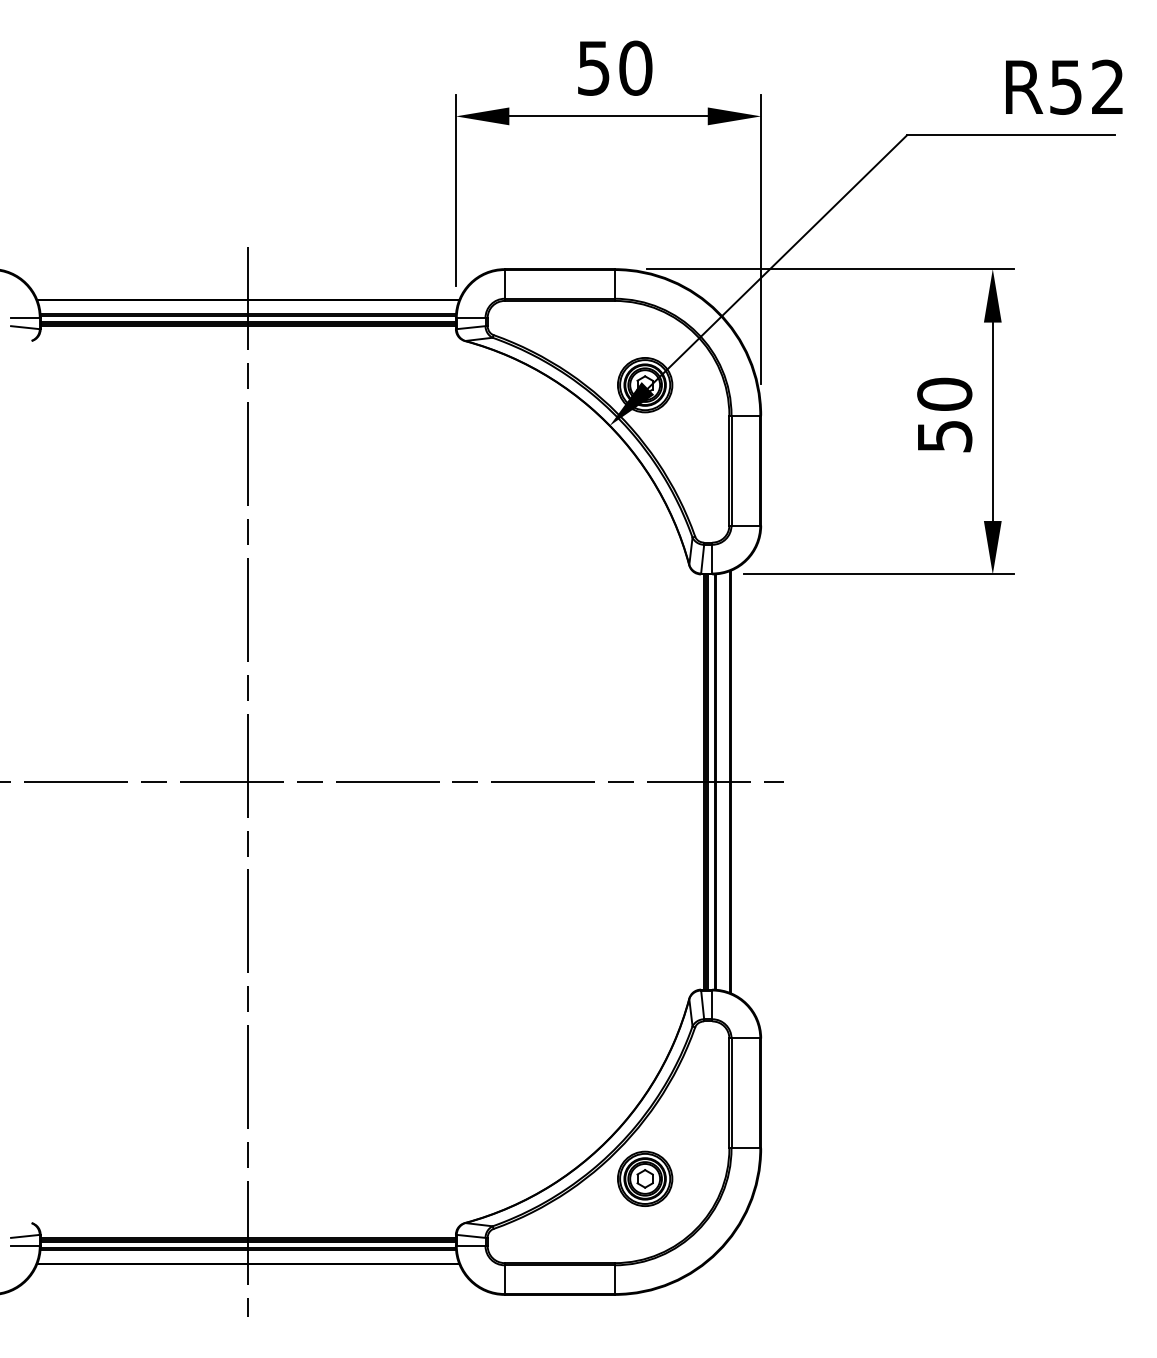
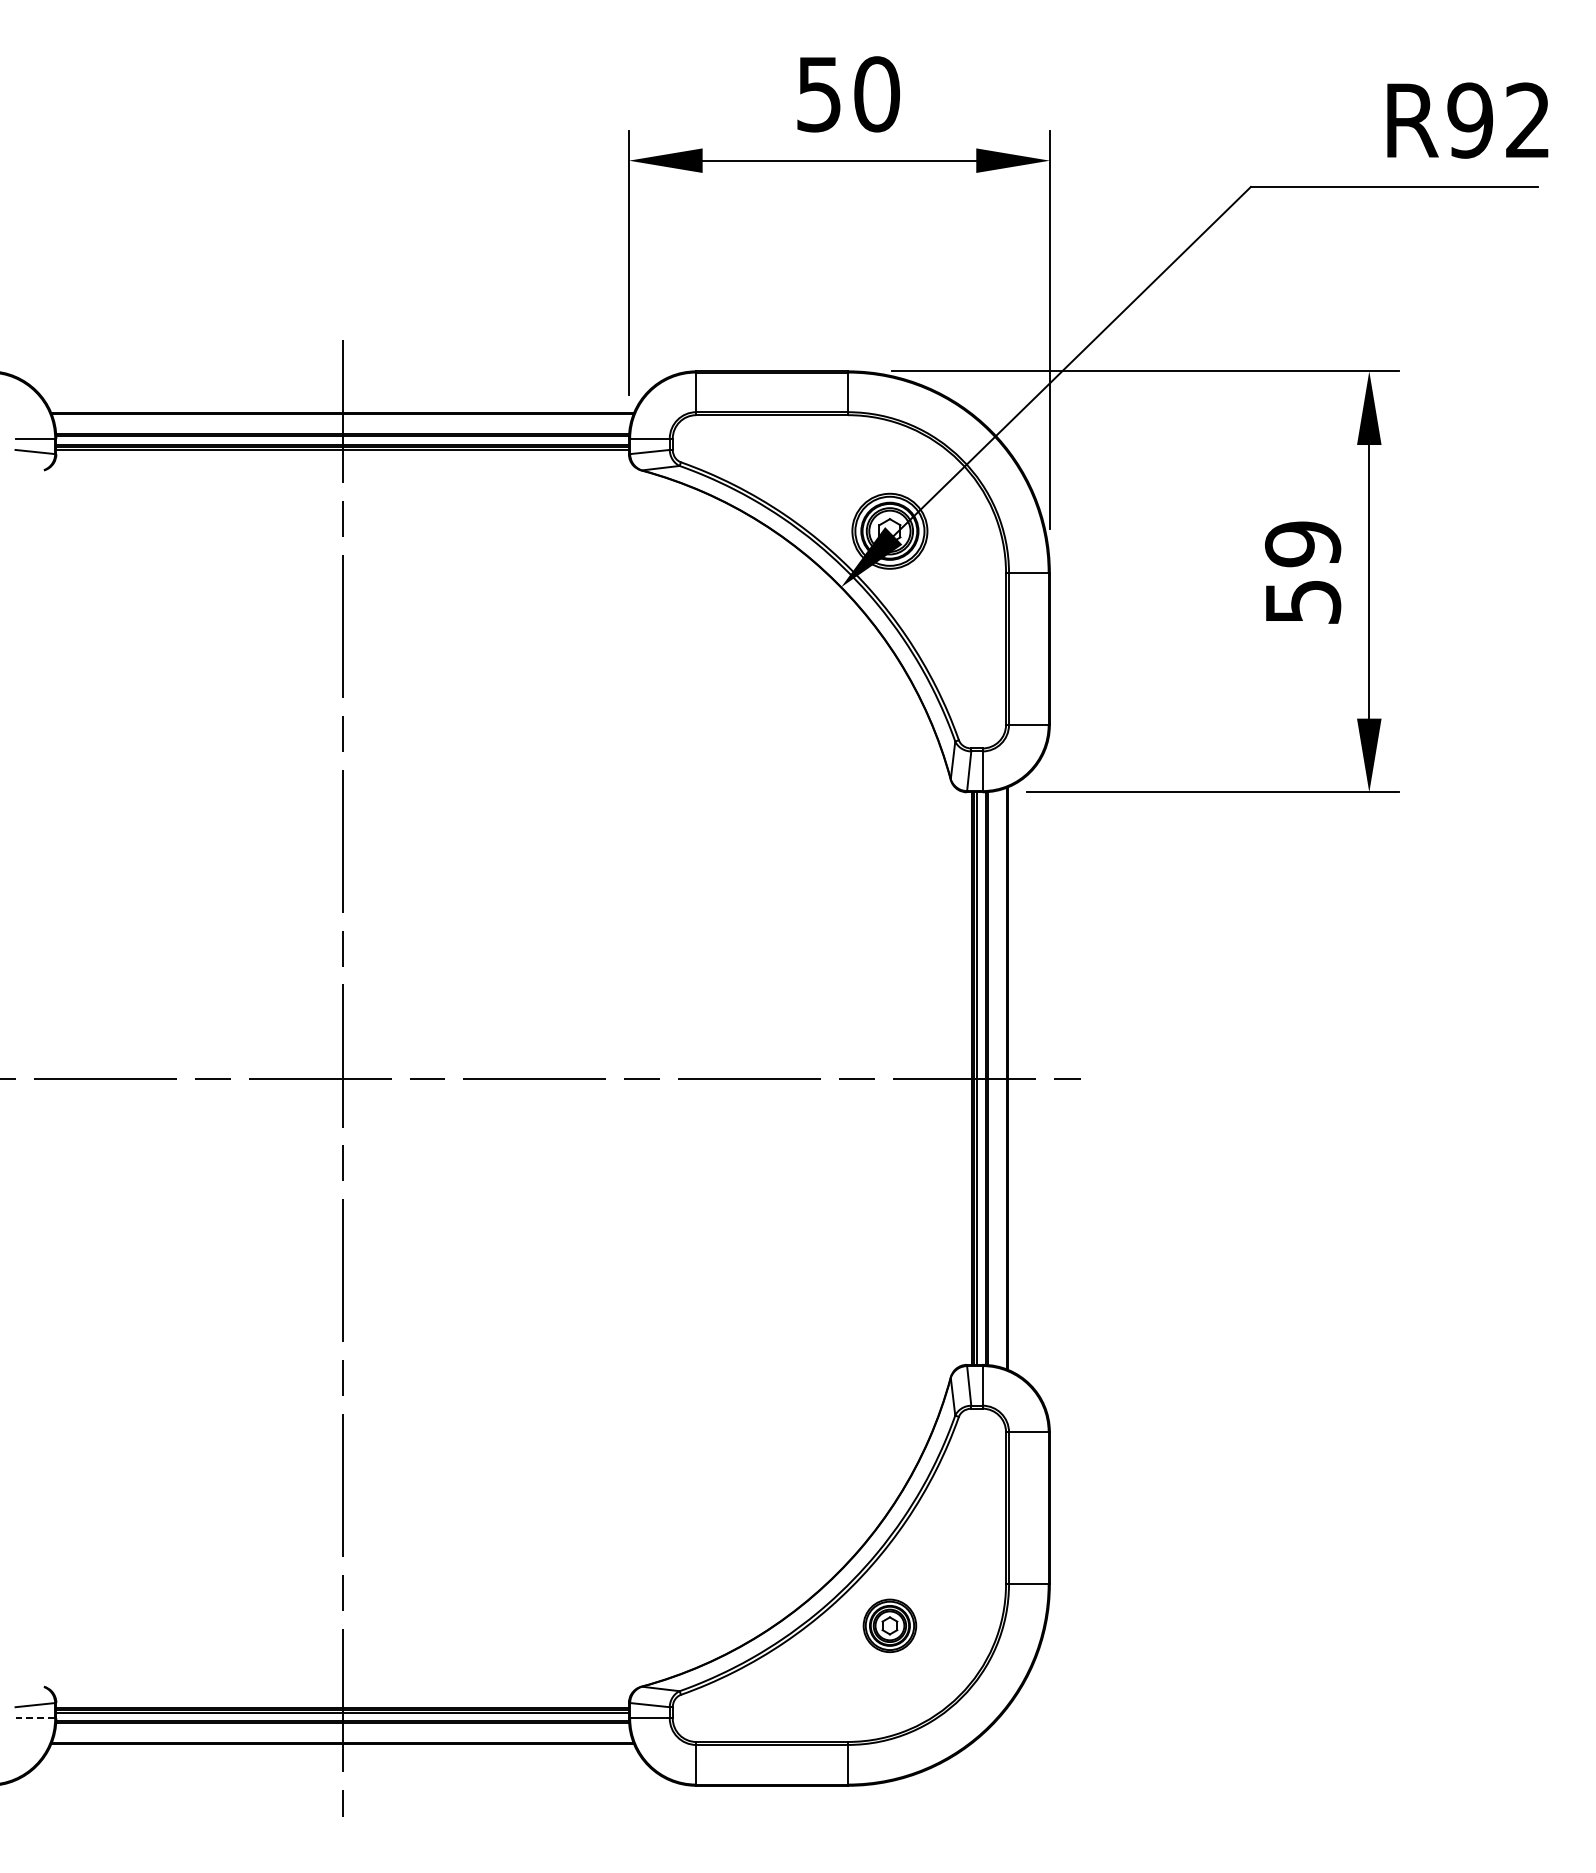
text: (1066, 87) -> (1470, 120), R52 -> R92
text: (945, 394) -> (1303, 544), 50 -> 59
part: (644, 1178) -> (889, 1625), size x0.7
line: (25, 1246) -> (35, 1718), solid -> dashed

